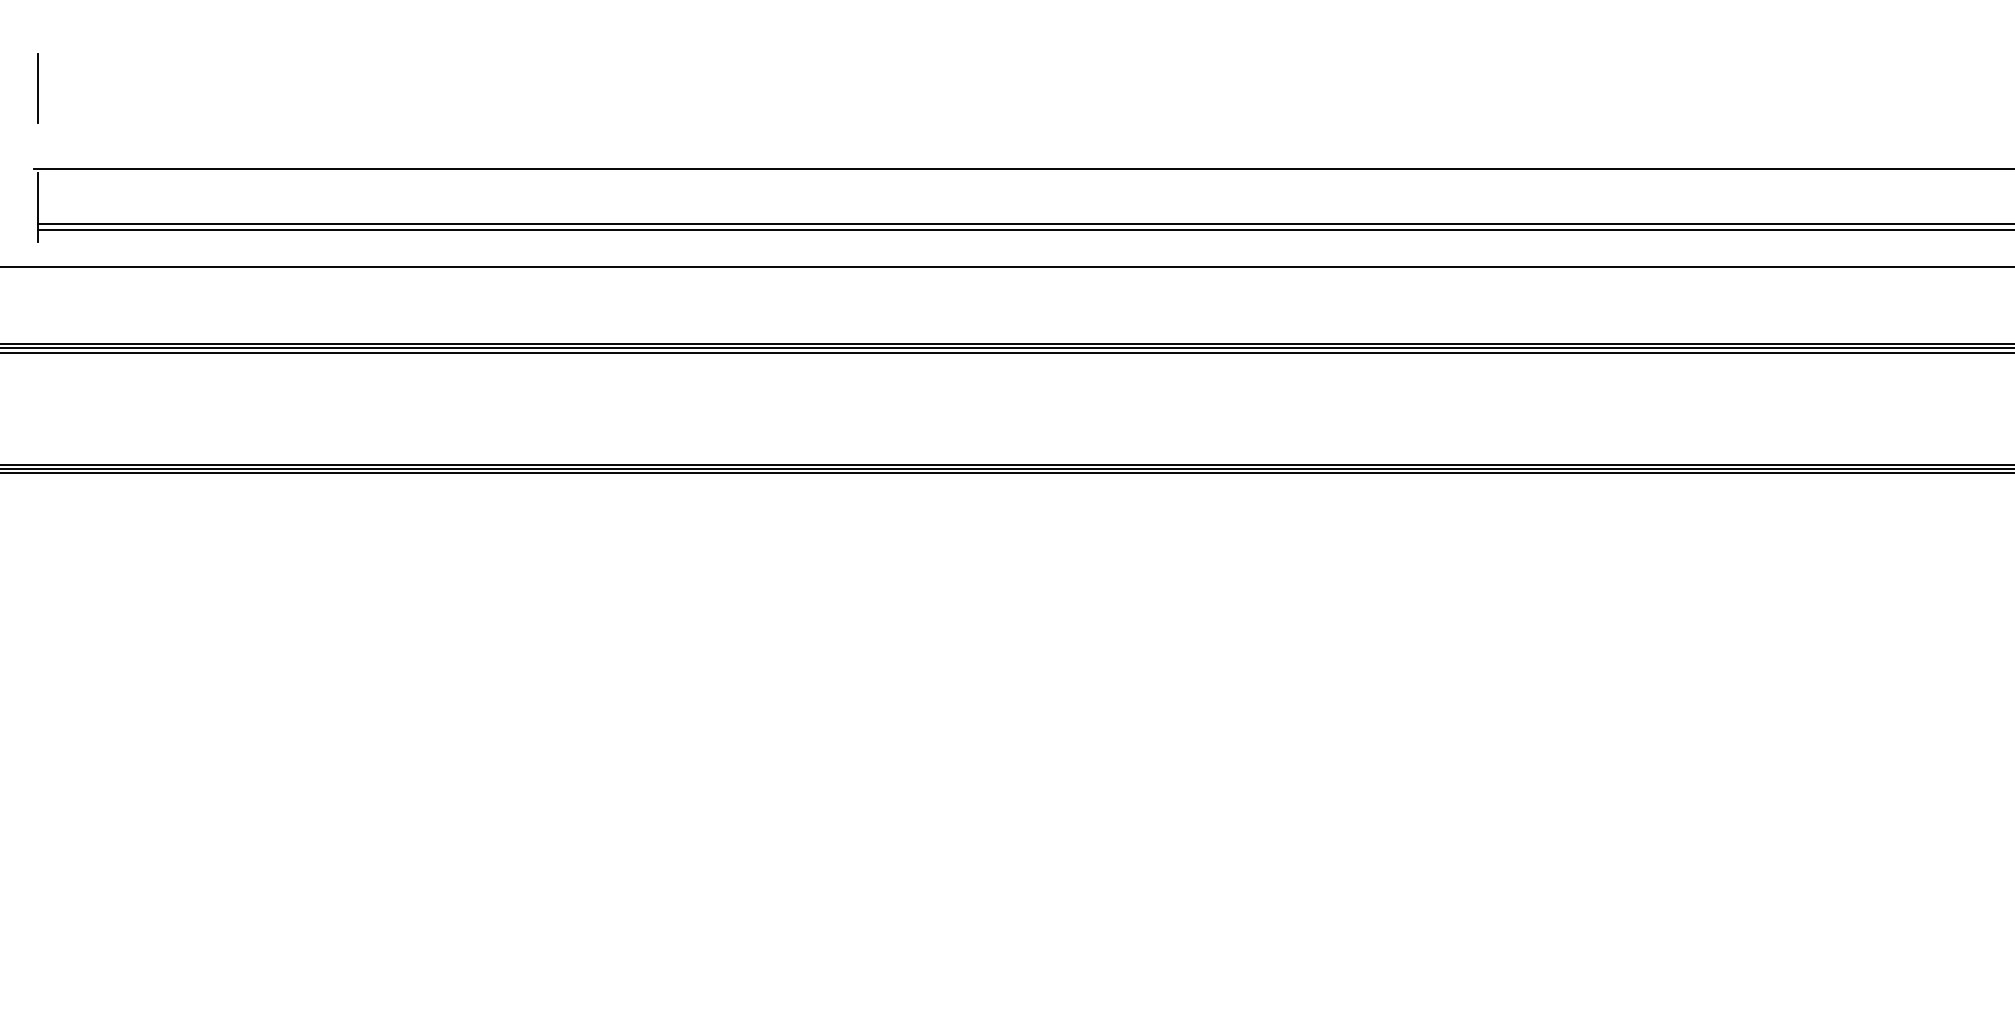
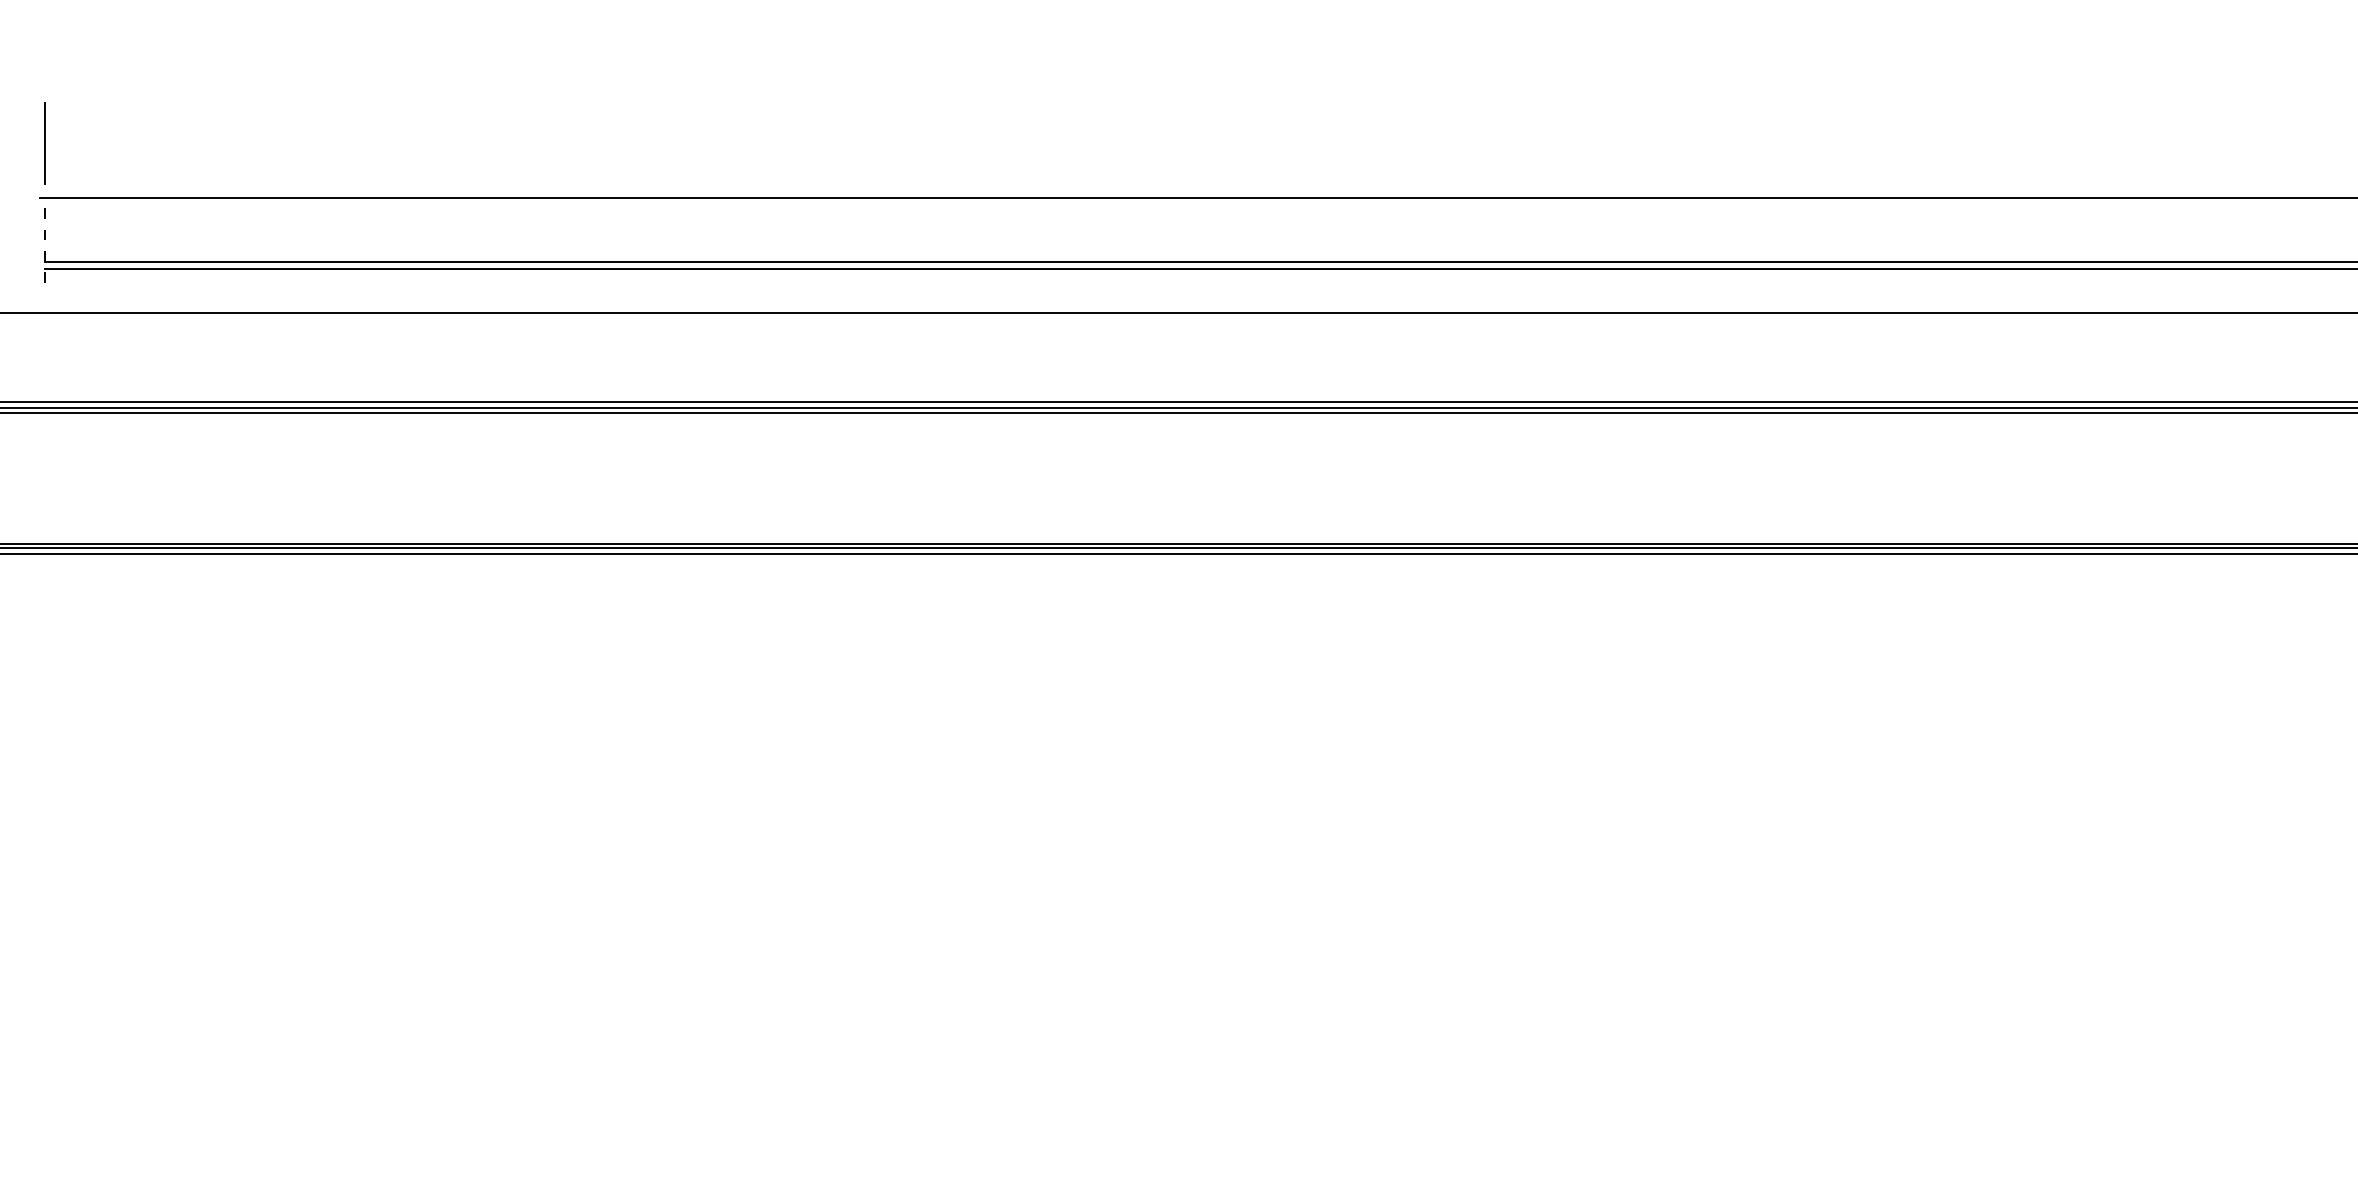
line: (37, 88) -> (44, 143), moved
line: (38, 207) -> (45, 242), solid -> dashed

